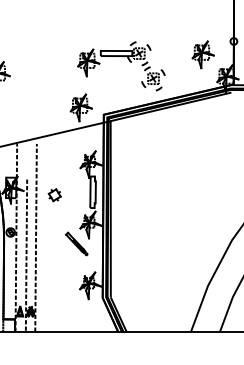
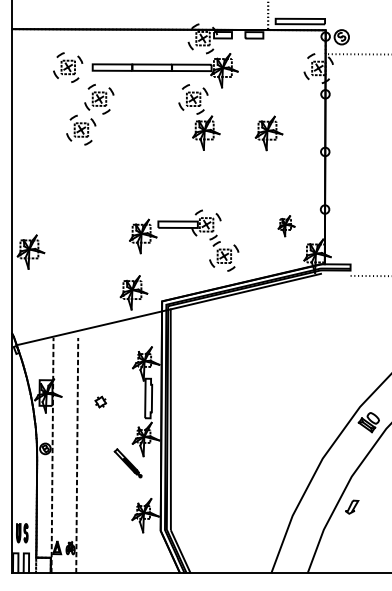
part: (203, 54) -> (286, 225), size x0.6
part: (54, 194) -> (100, 401), size x0.7
line: (26, 255) -> (65, 477), removed

